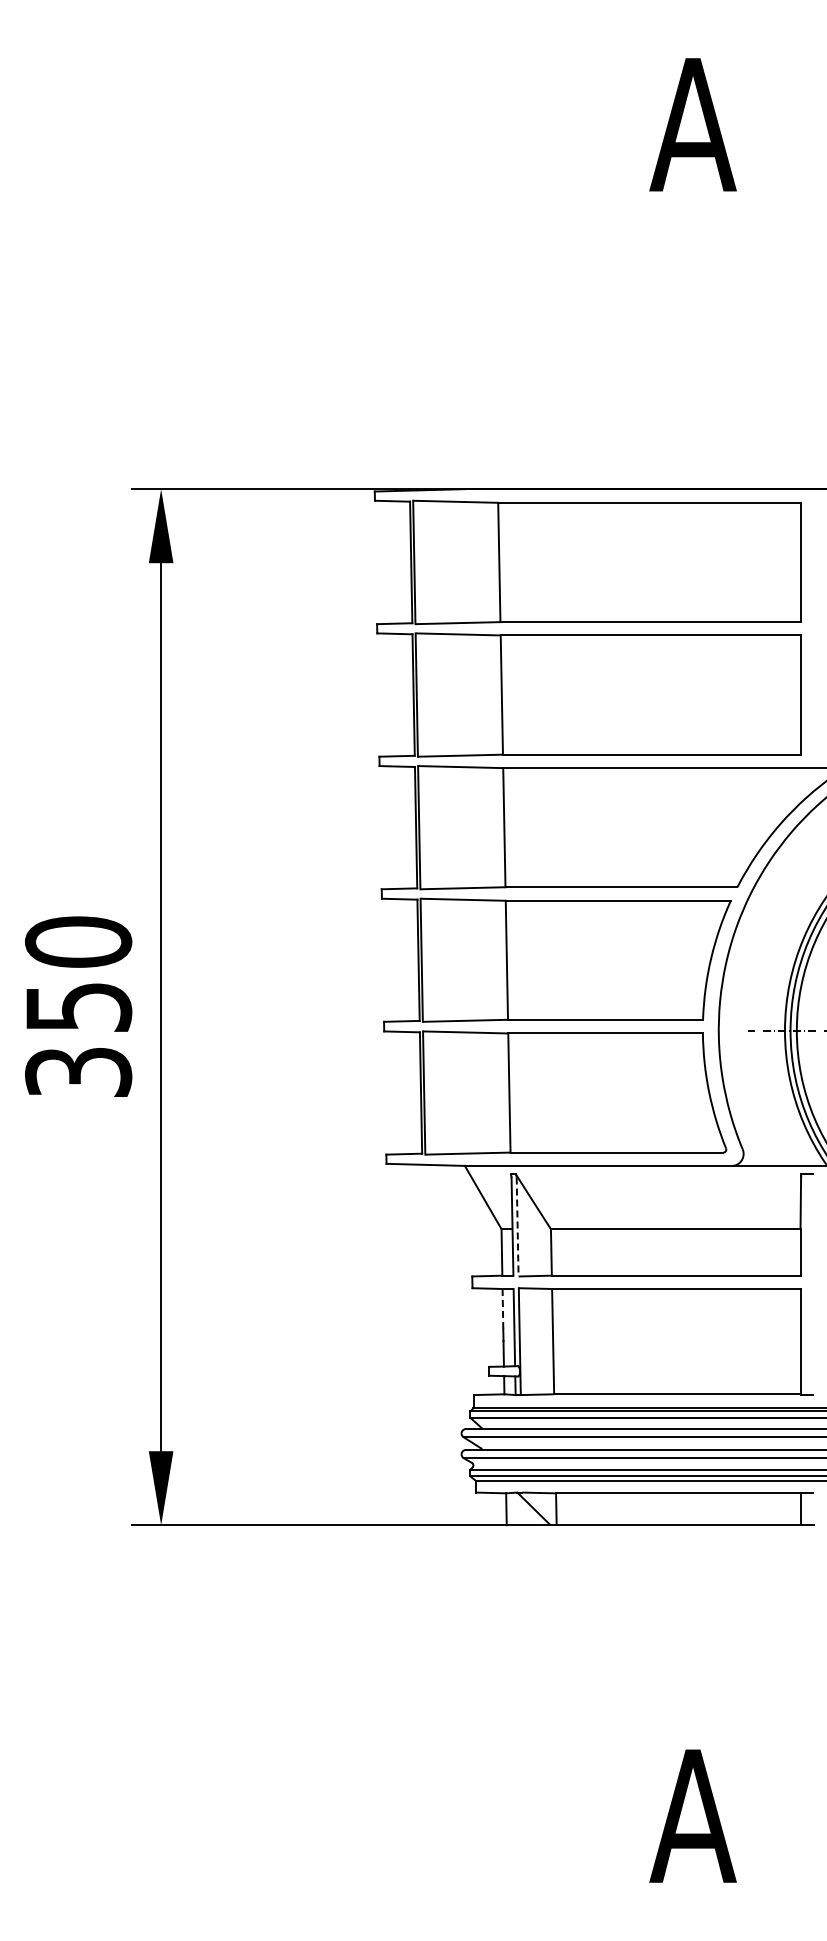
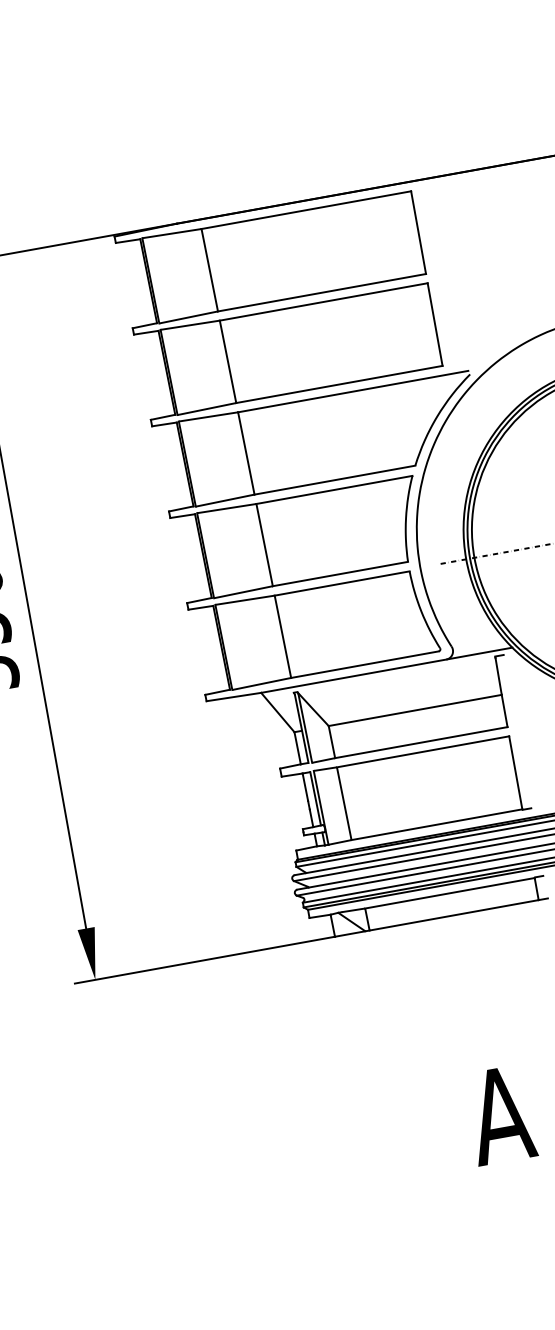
line: (517, 1227) -> (305, 729), dashed -> solid
line: (502, 1308) -> (305, 787), dashed -> solid

